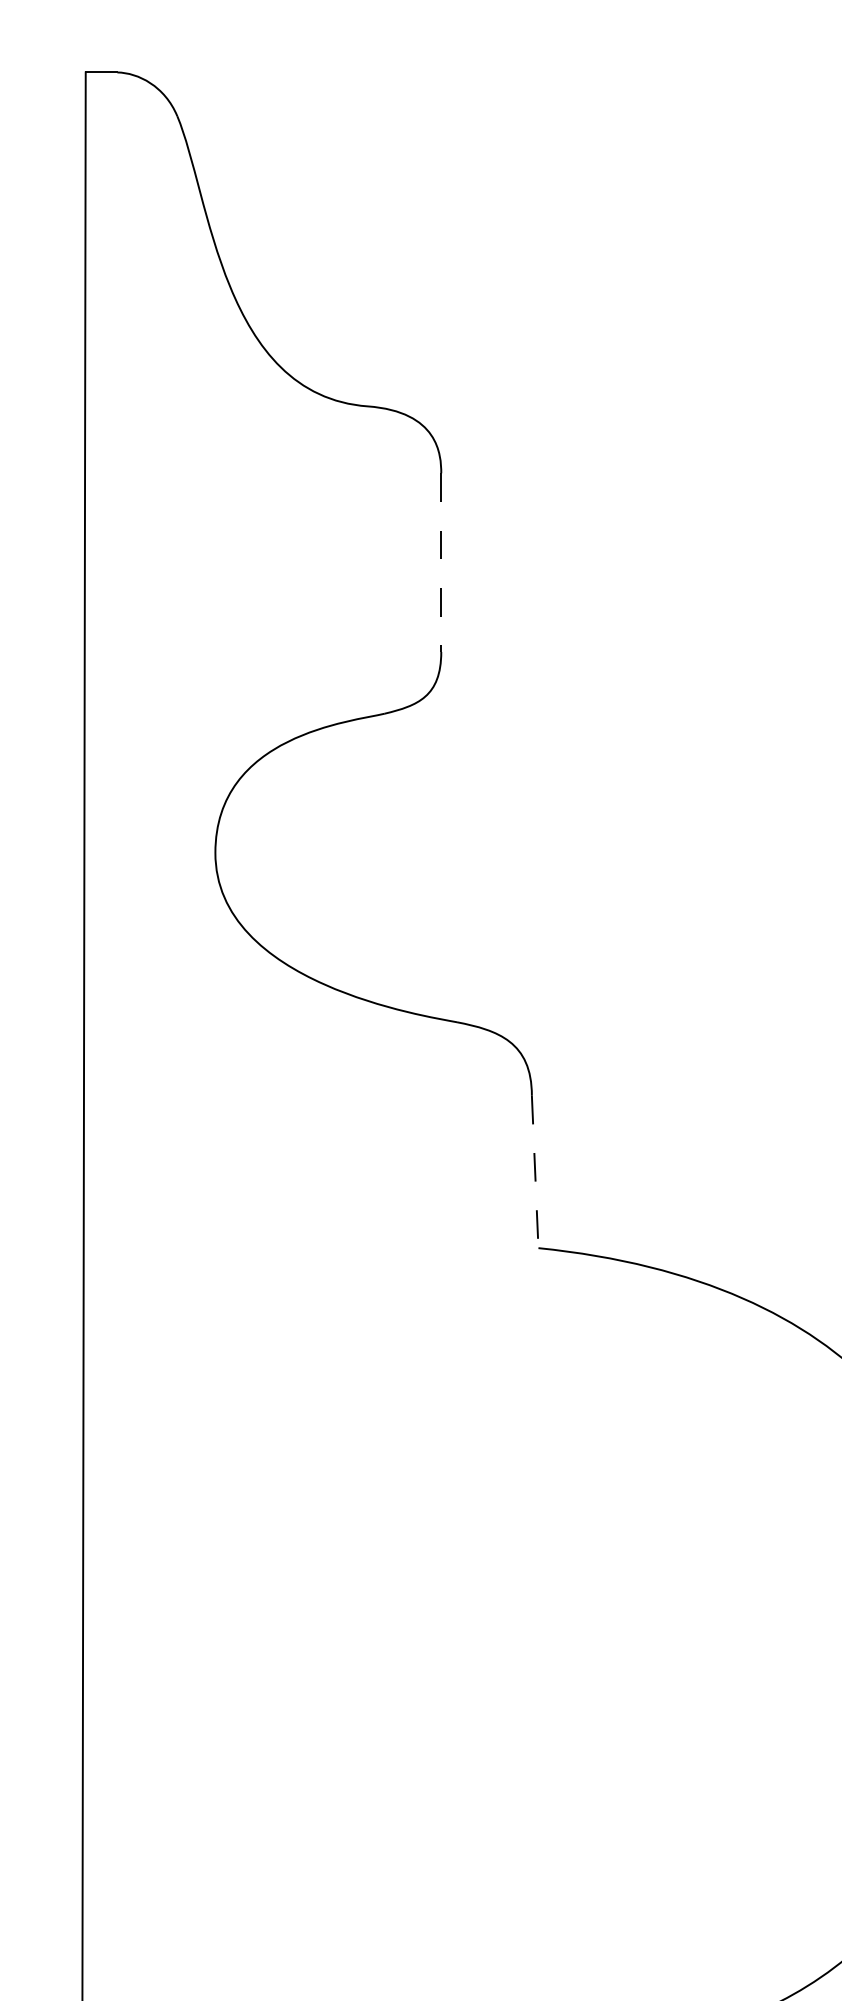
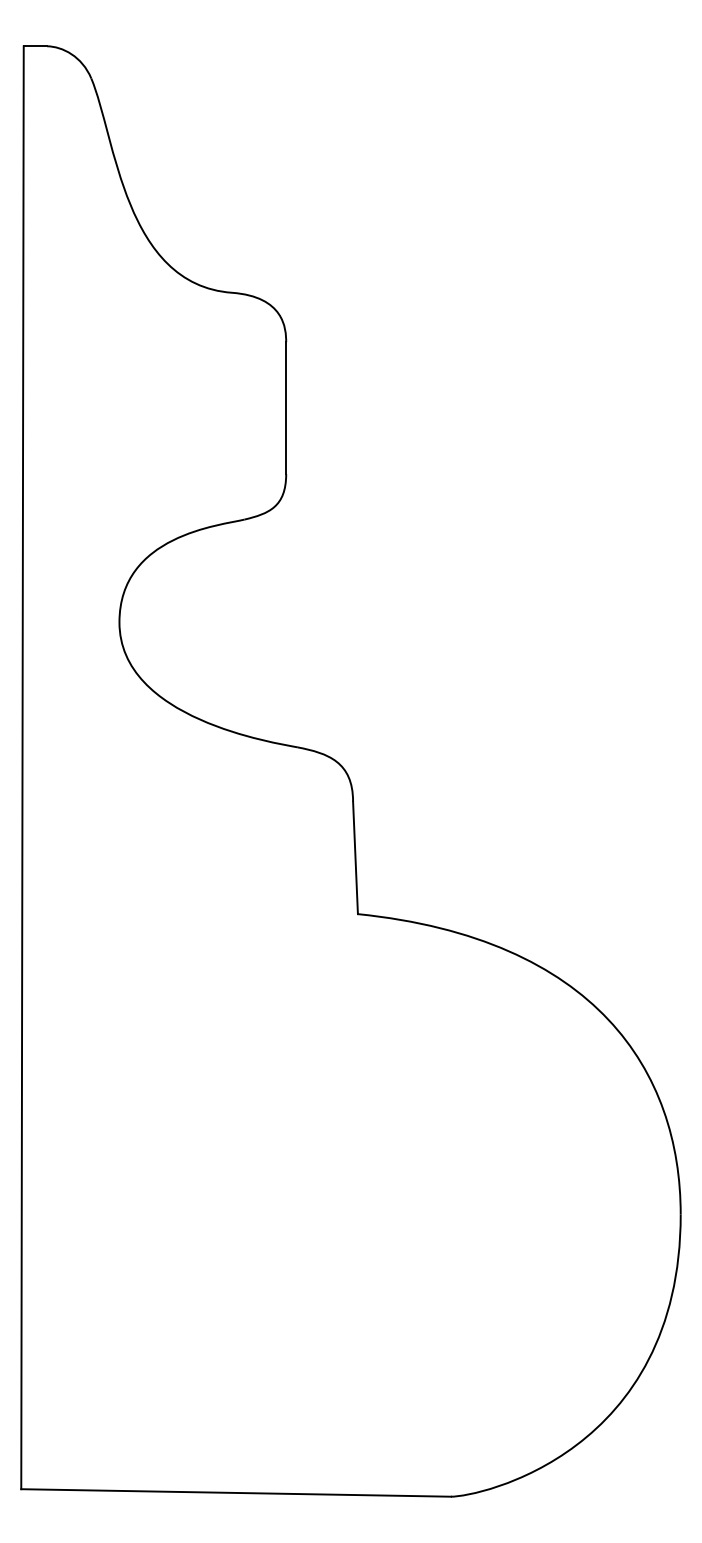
line: (441, 563) -> (286, 408), dashed -> solid
line: (535, 1172) -> (355, 858), dashed -> solid

